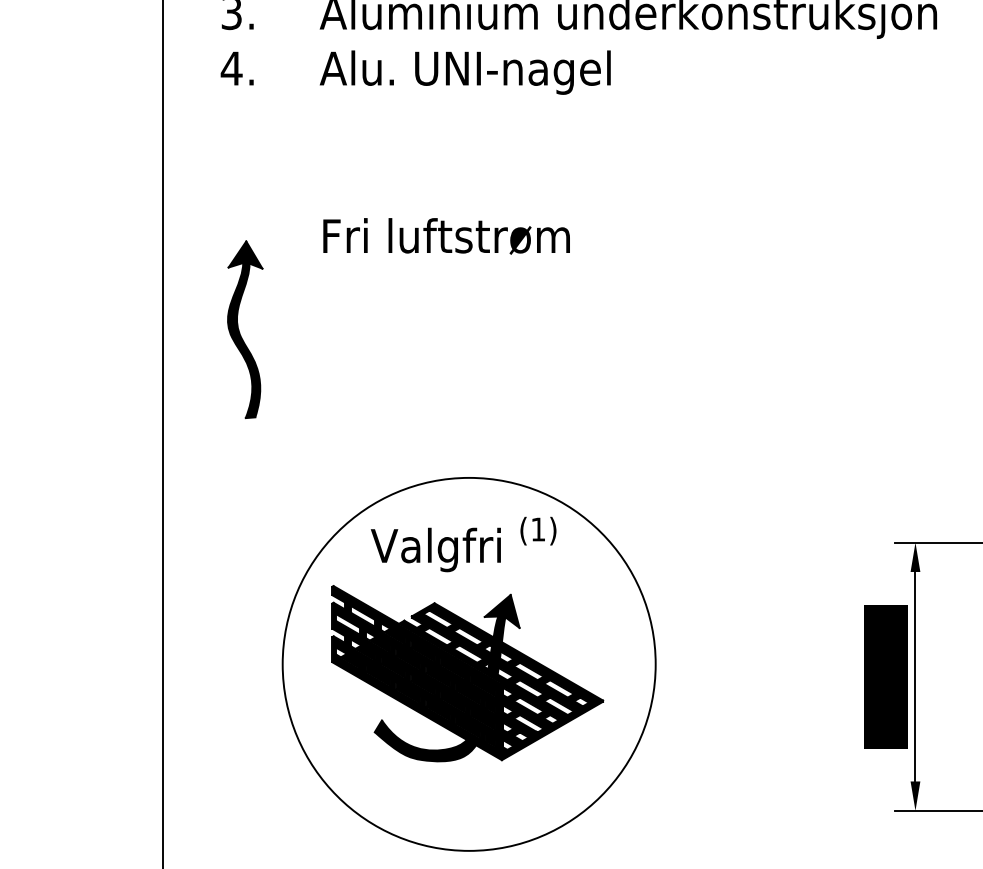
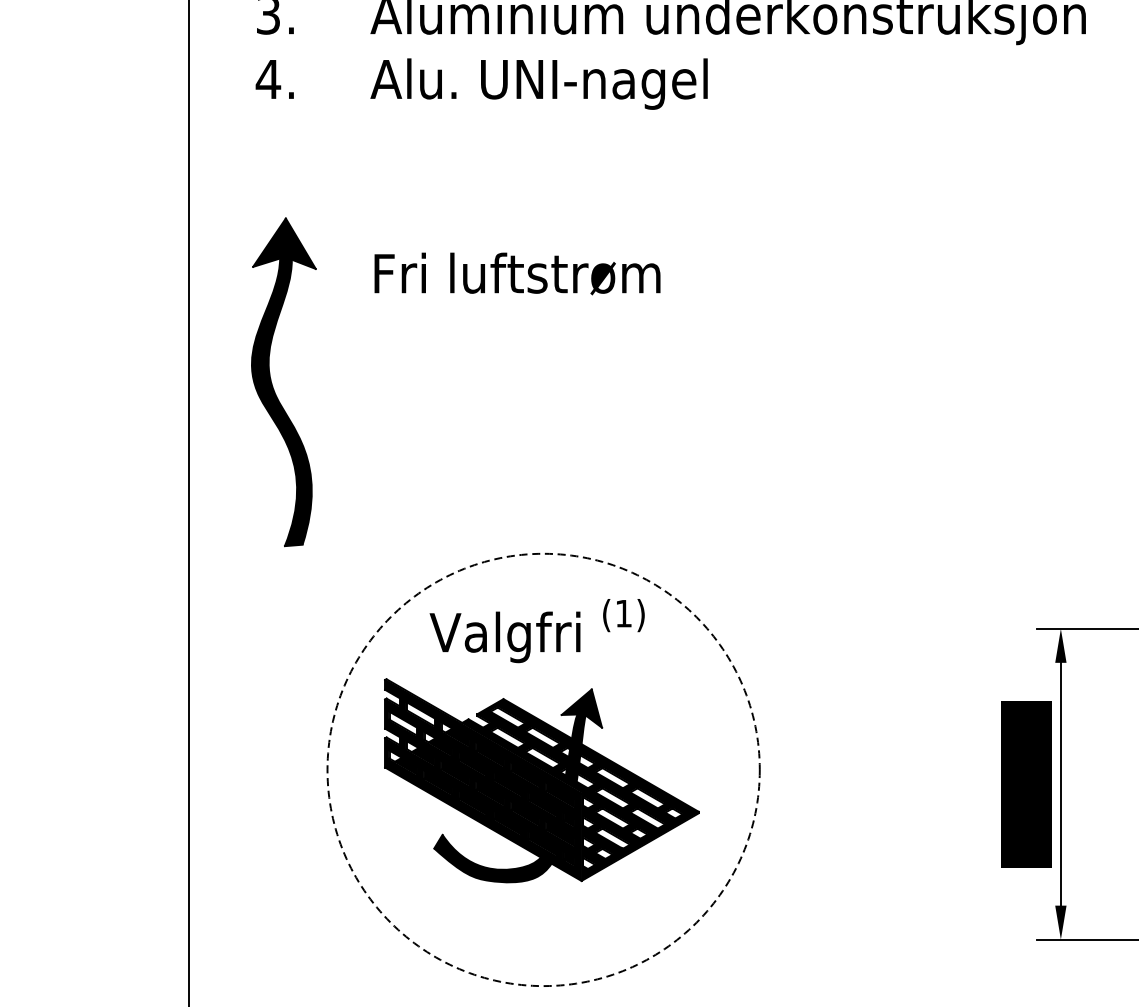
part: (245, 329) -> (284, 381), size x1.6
circle: (468, 663) -> (542, 768), solid -> dashed

